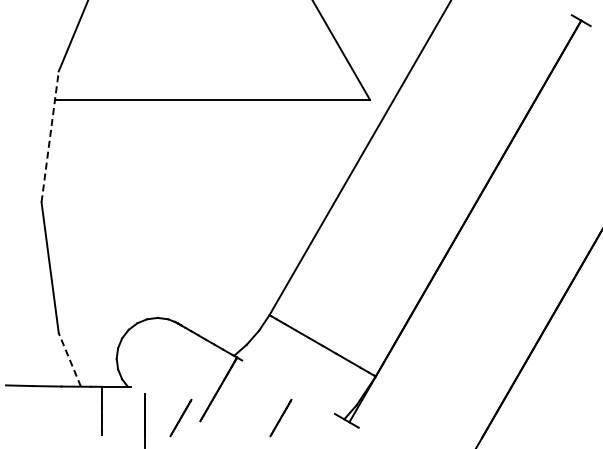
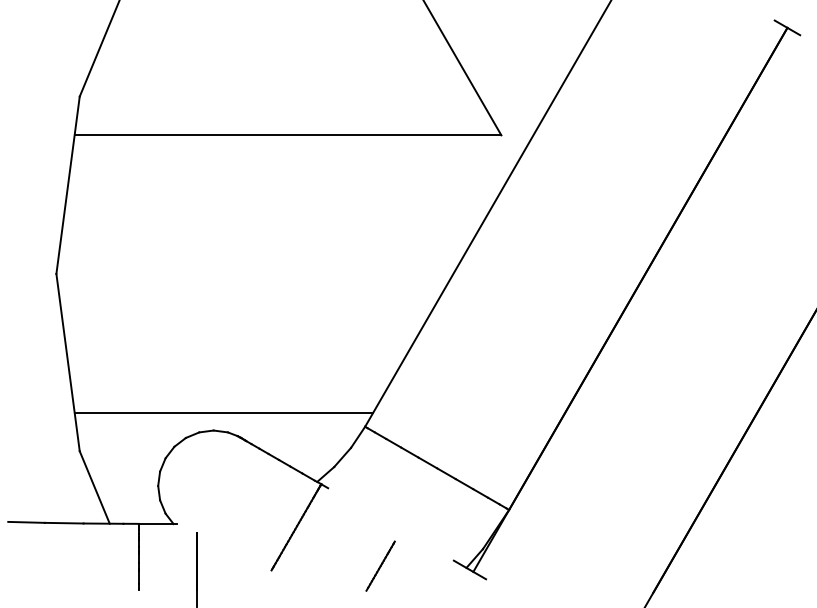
line: (50, 136) -> (68, 184), dashed -> solid
line: (165, 304) -> (224, 412), added
line: (69, 359) -> (94, 486), dashed -> solid
line: (180, 417) -> (244, 565), removed

